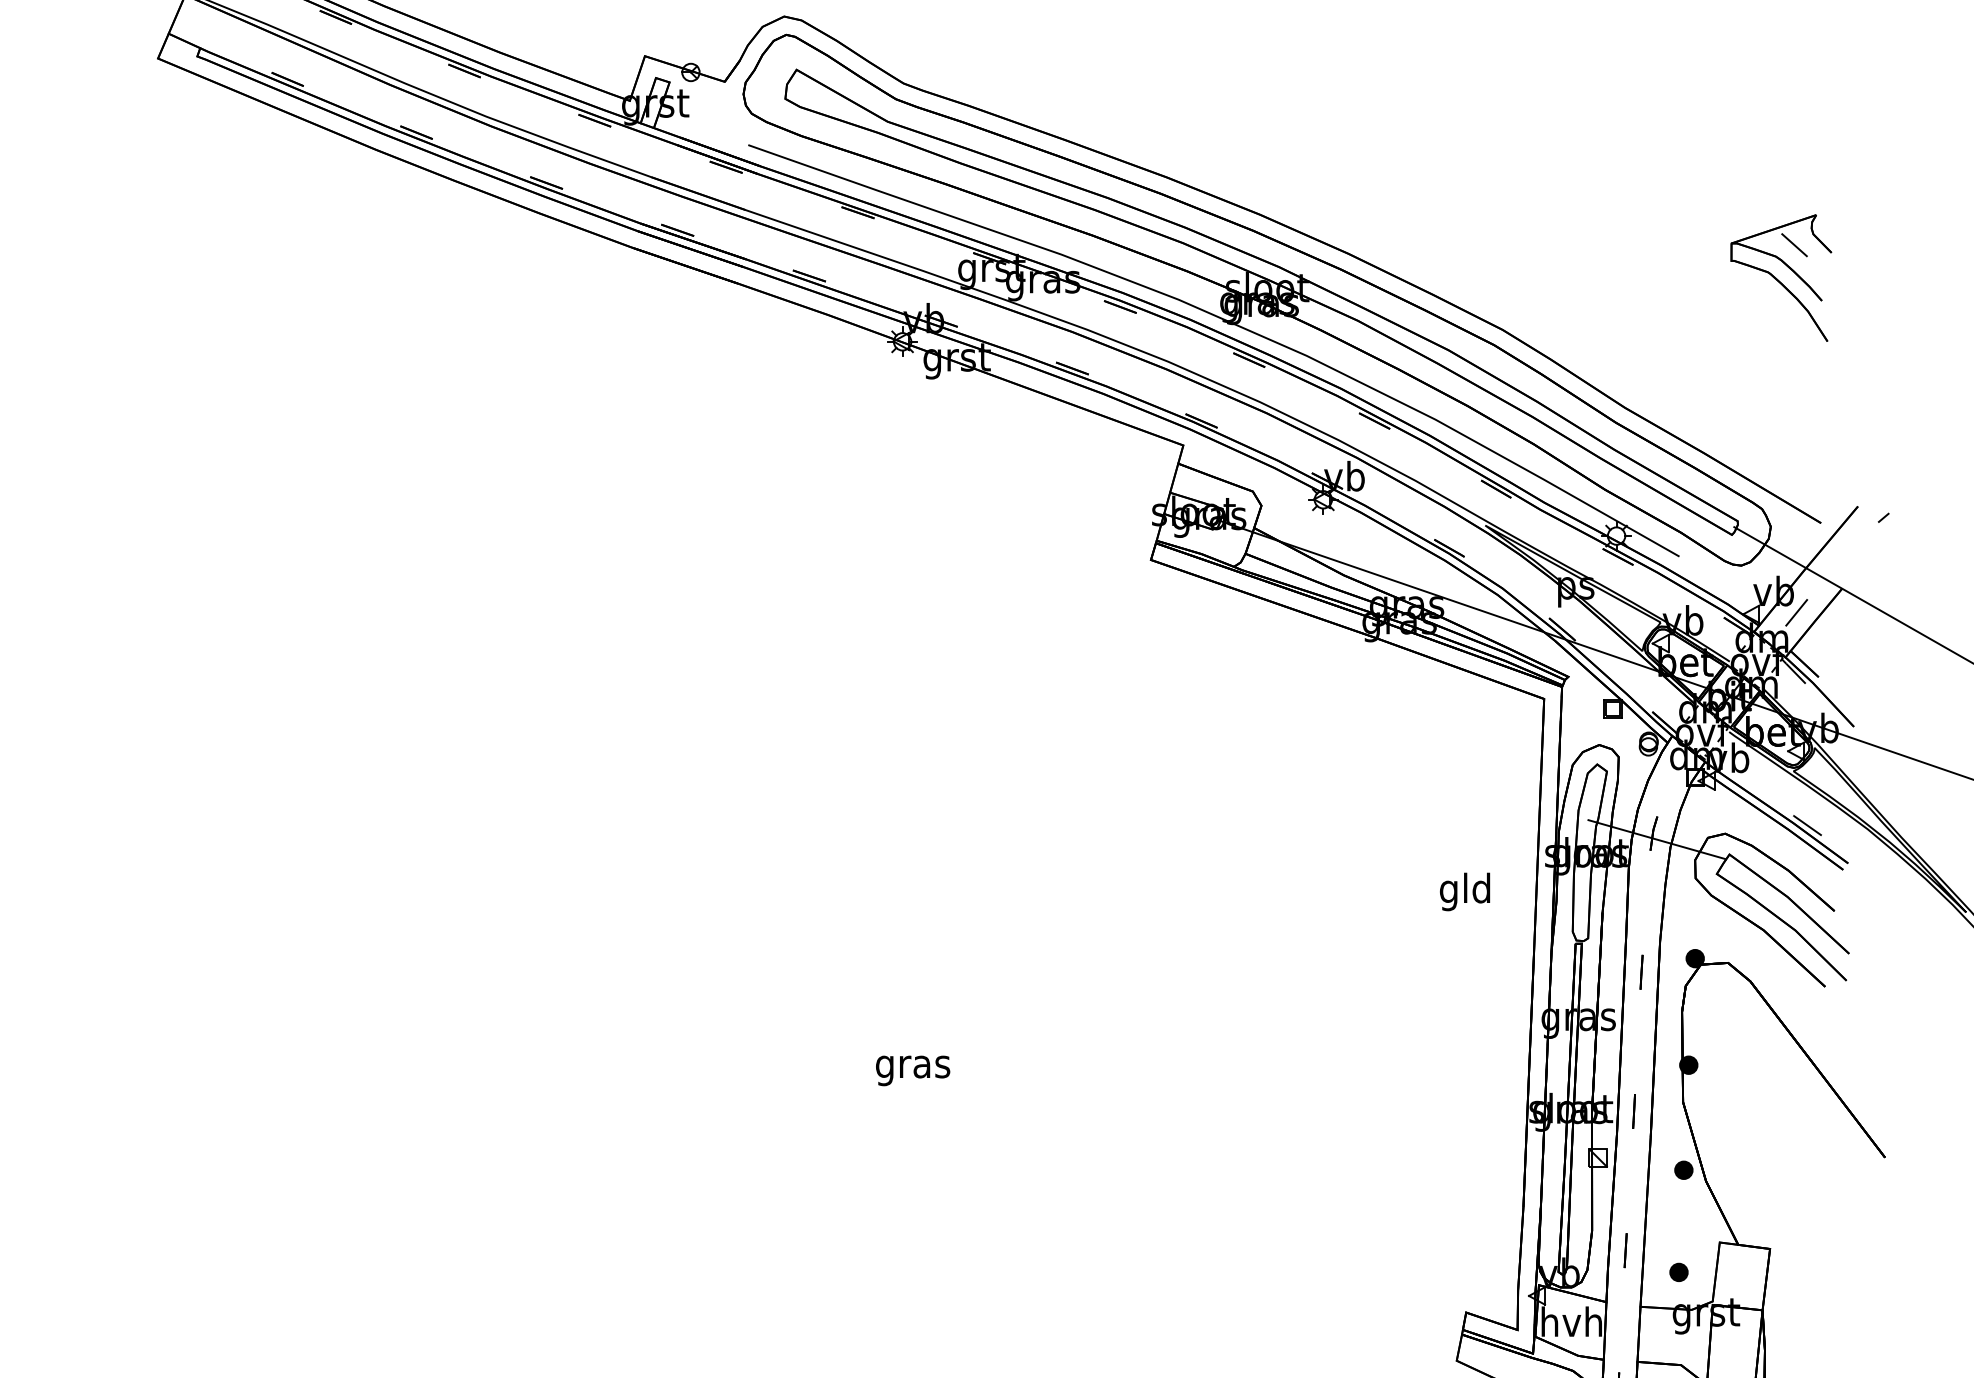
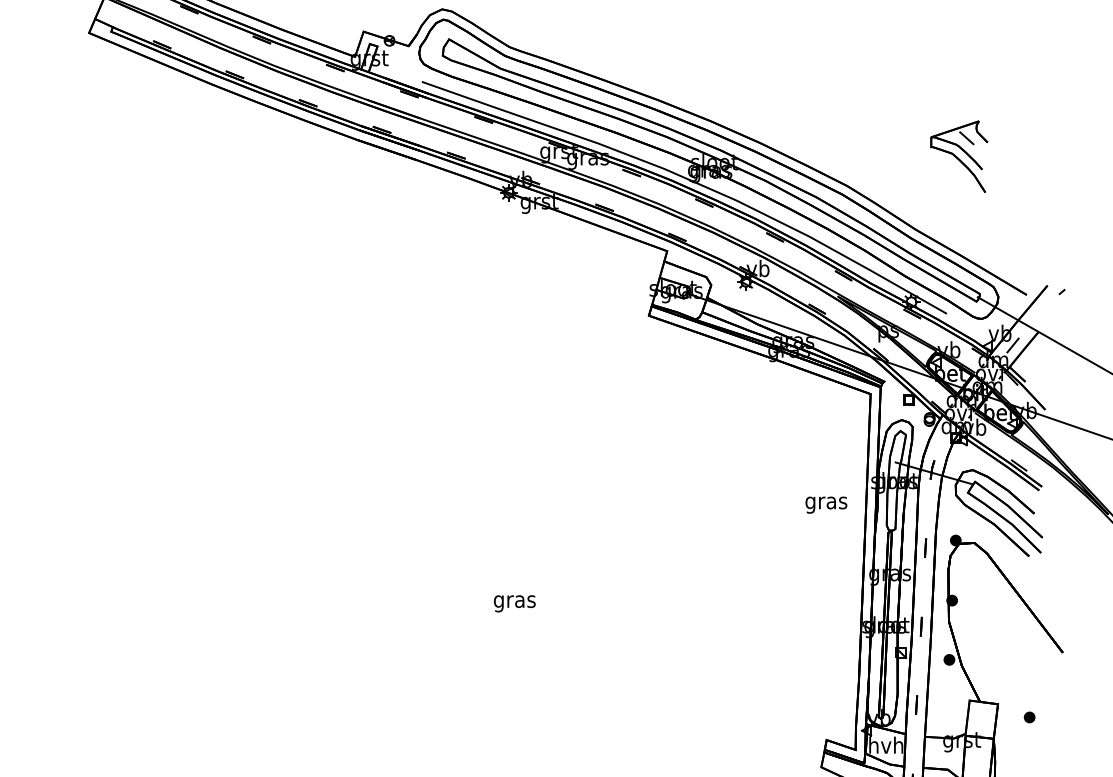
part: (1781, 277) -> (959, 156), moved
text: (1465, 891) -> (826, 502), gld -> gras
part: (1678, 1272) -> (1029, 717), moved

